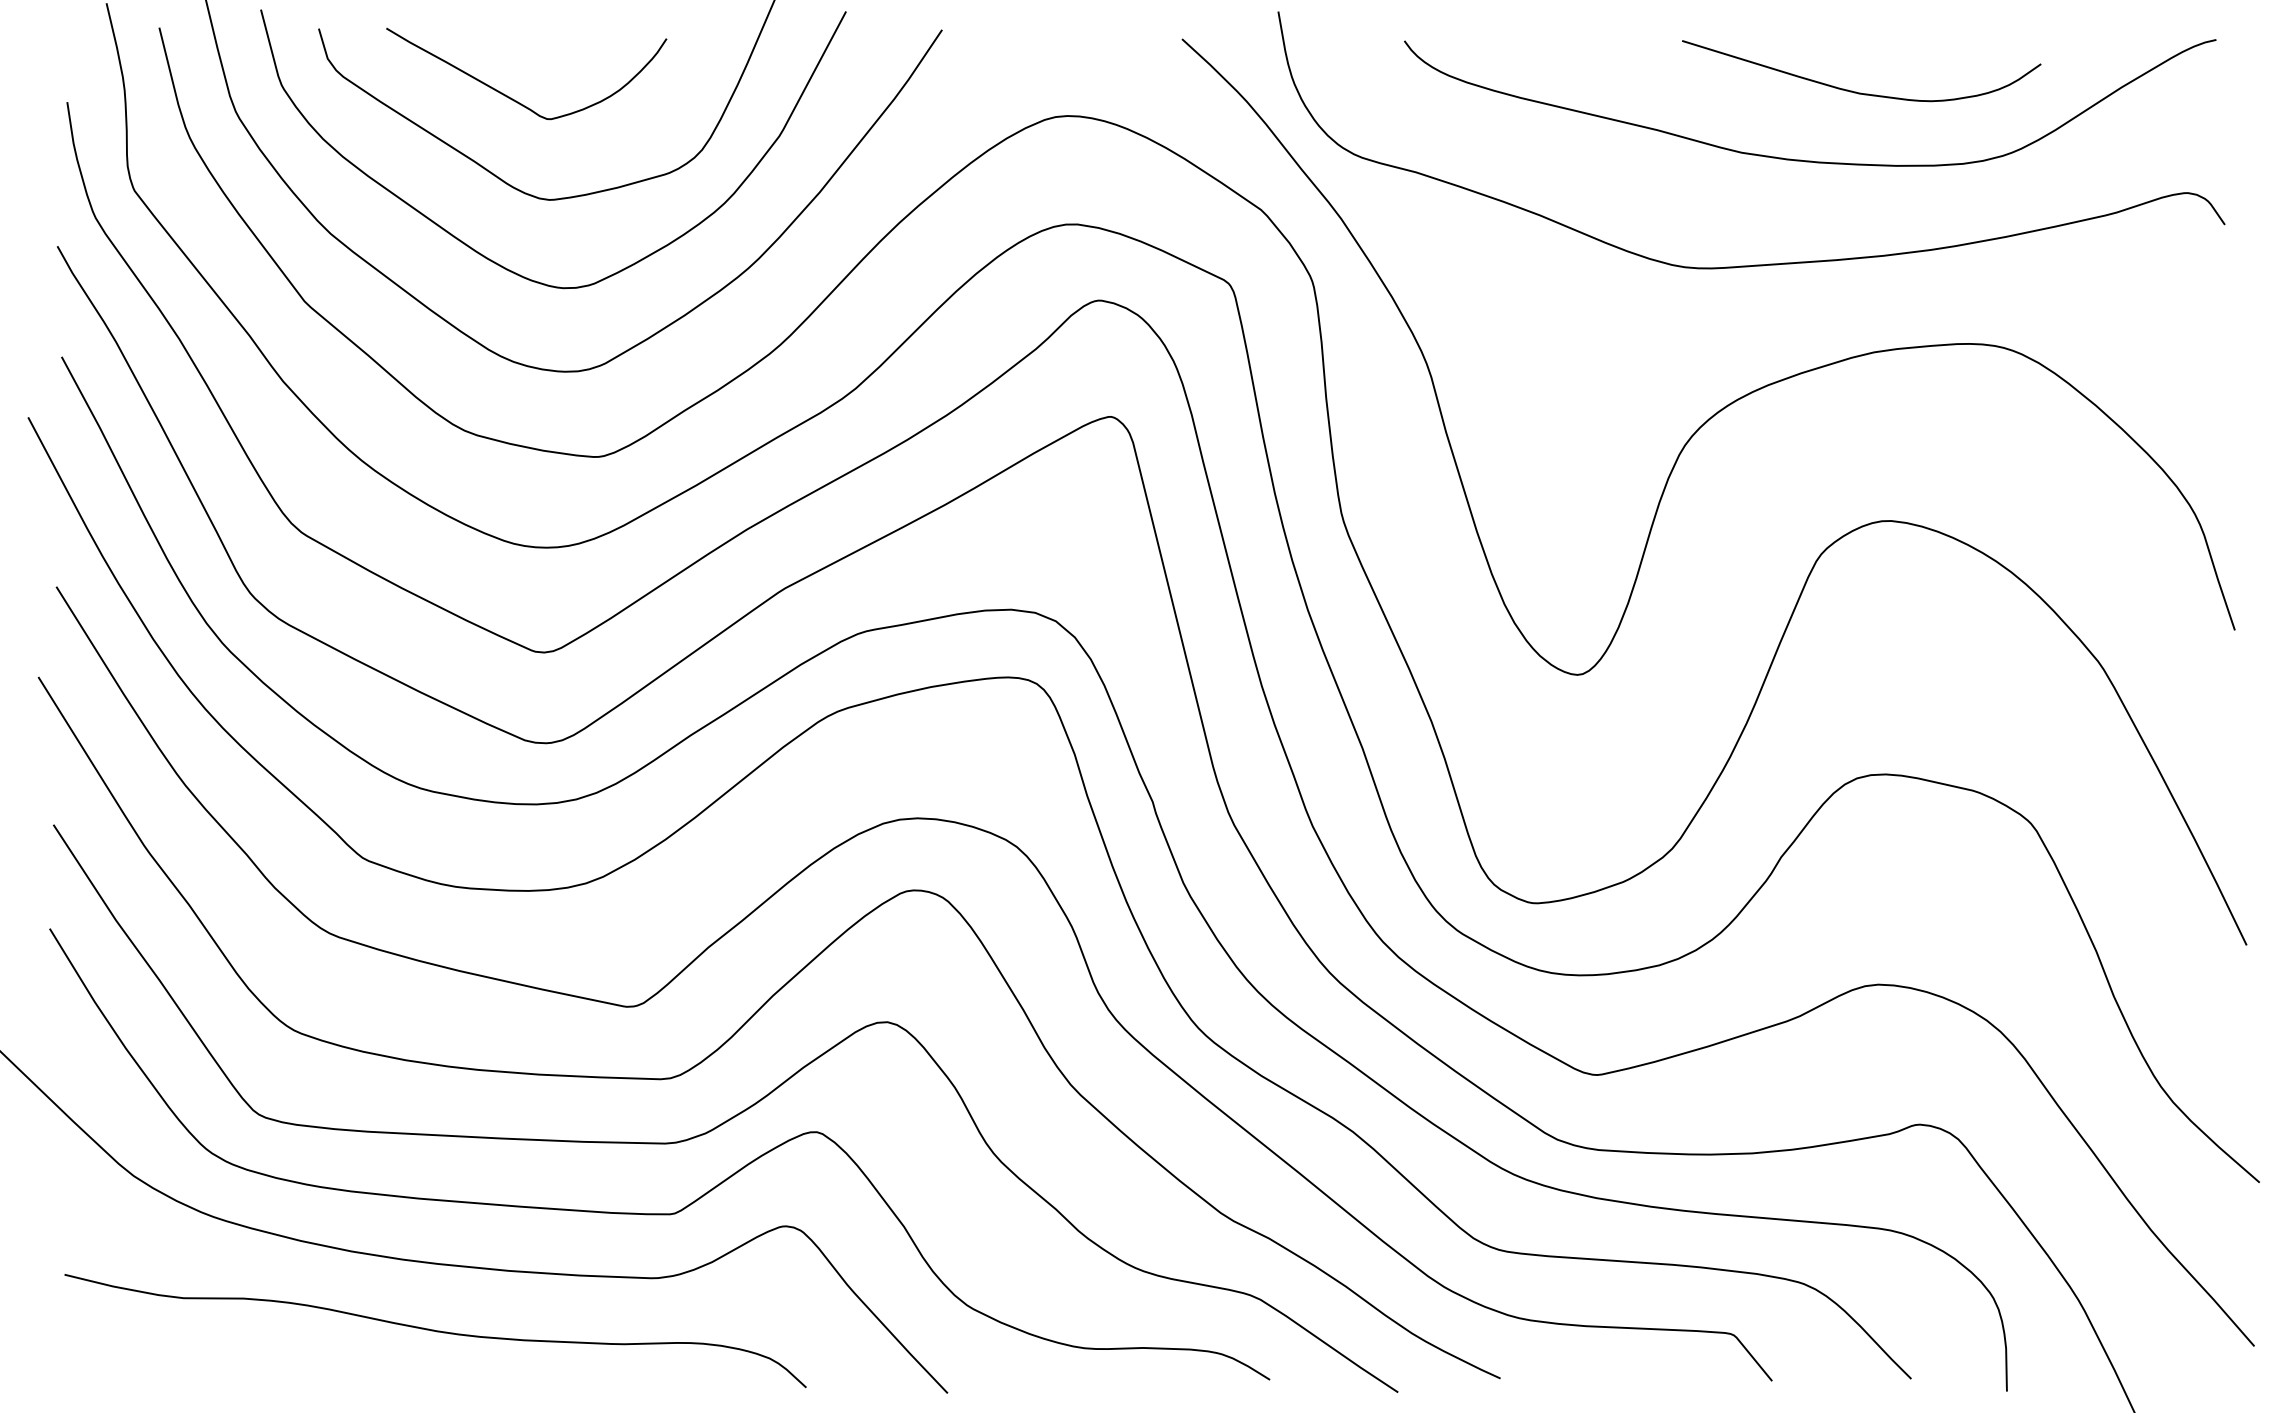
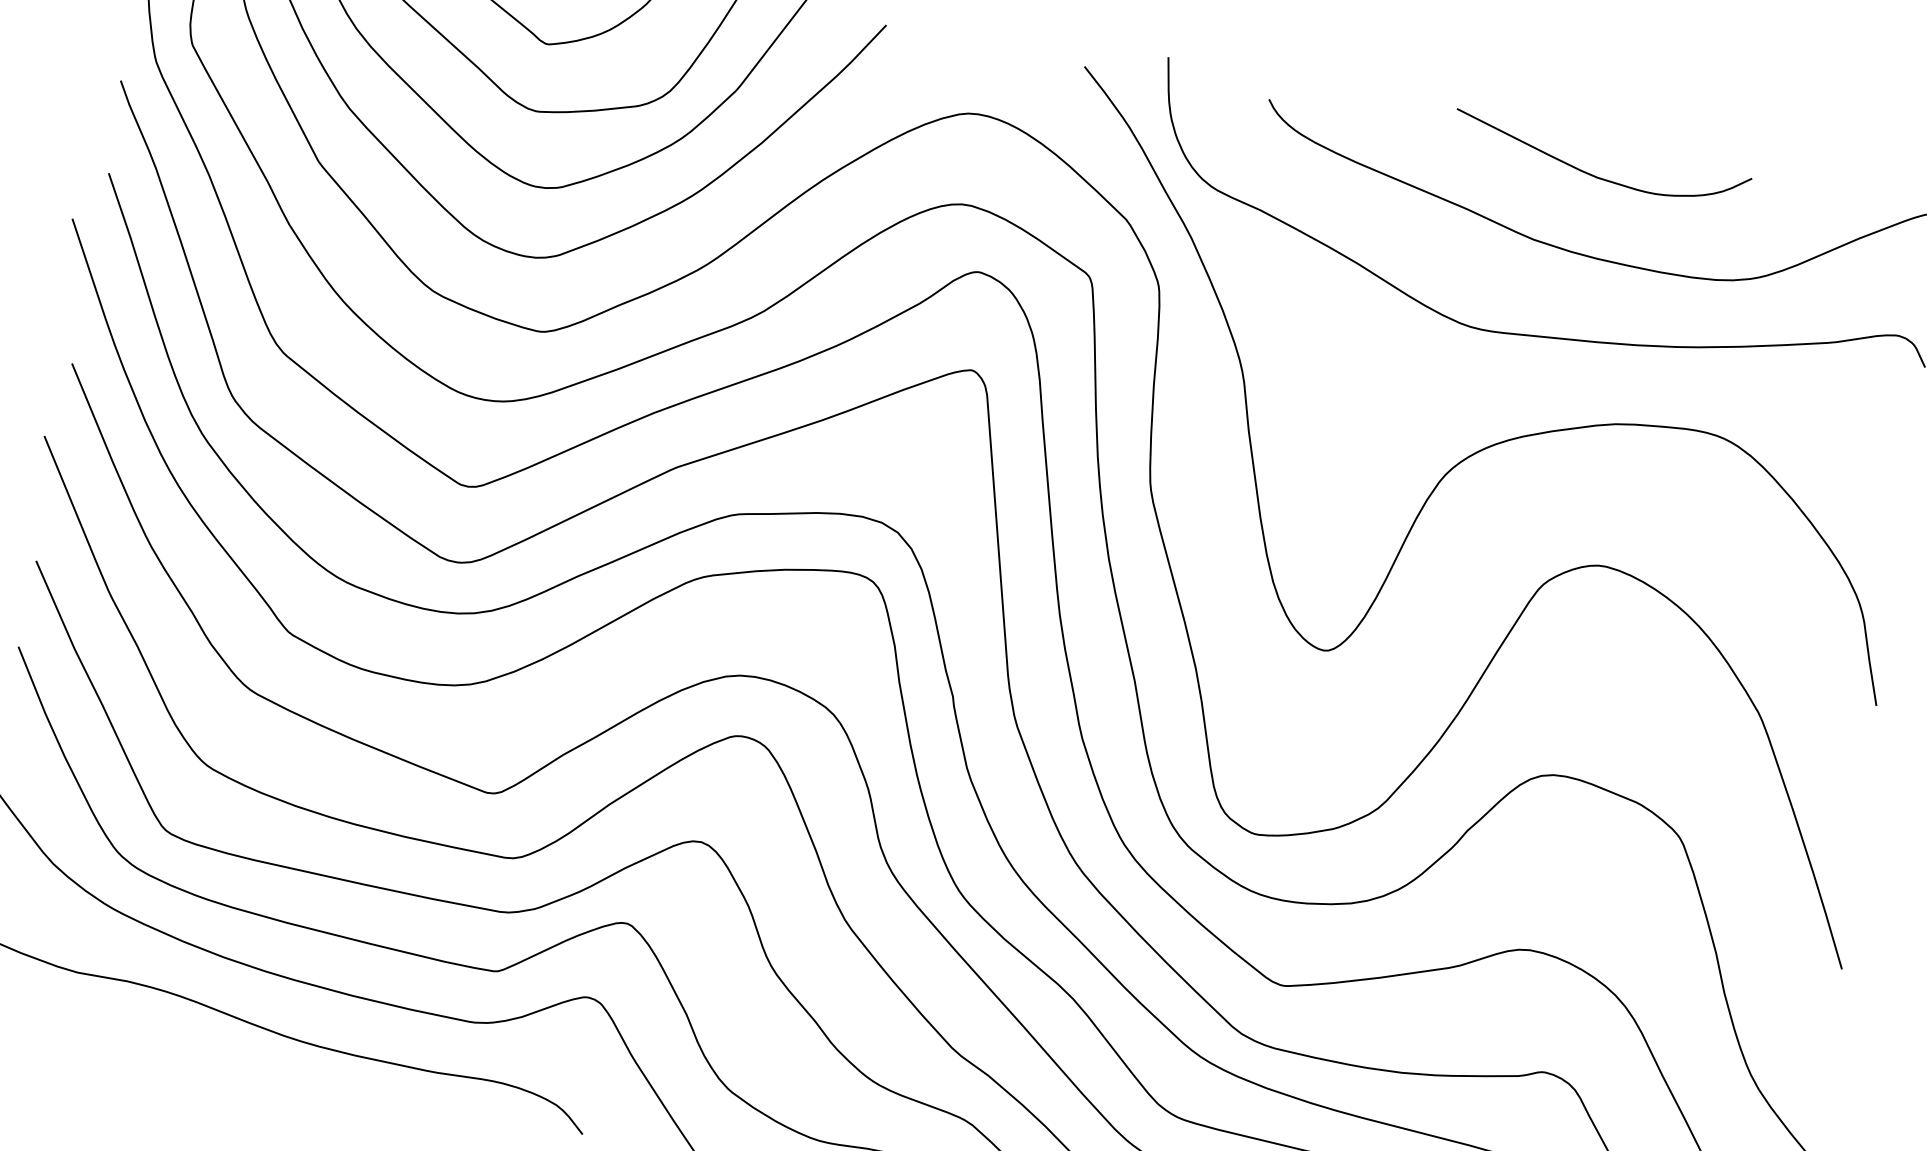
curve: (1856, 91) -> (1594, 175), moved

